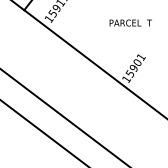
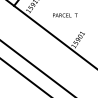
text: (131, 23) -> (65, 15), moved

